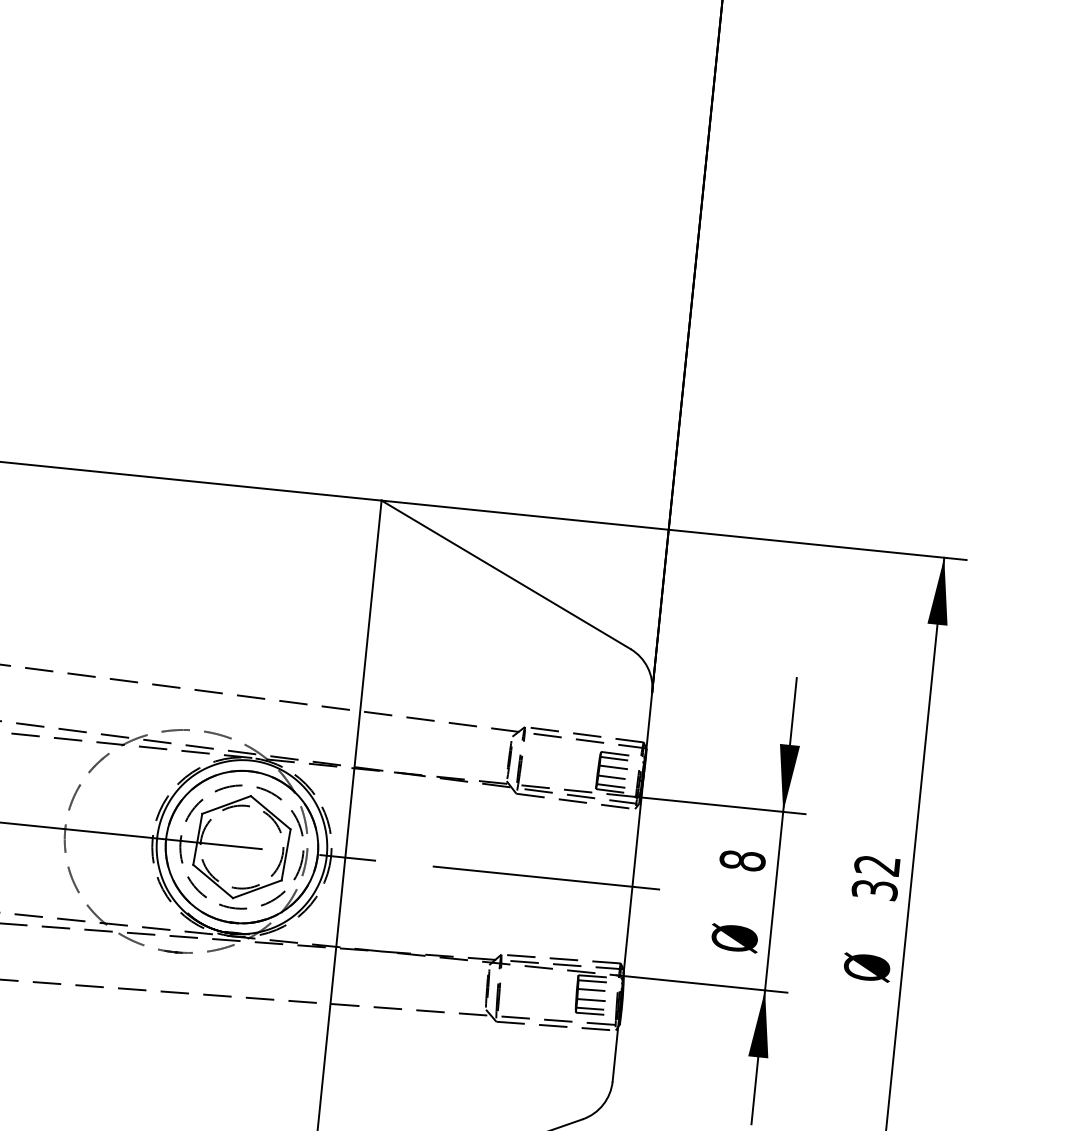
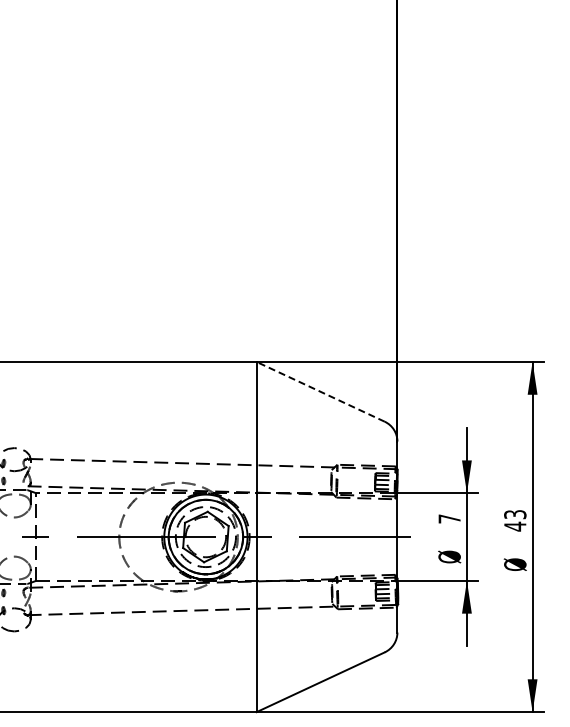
line: (505, 574) -> (320, 391), solid -> dashed
text: (742, 859) -> (449, 518), 8 -> 7
text: (876, 877) -> (515, 520), 32 -> 43

